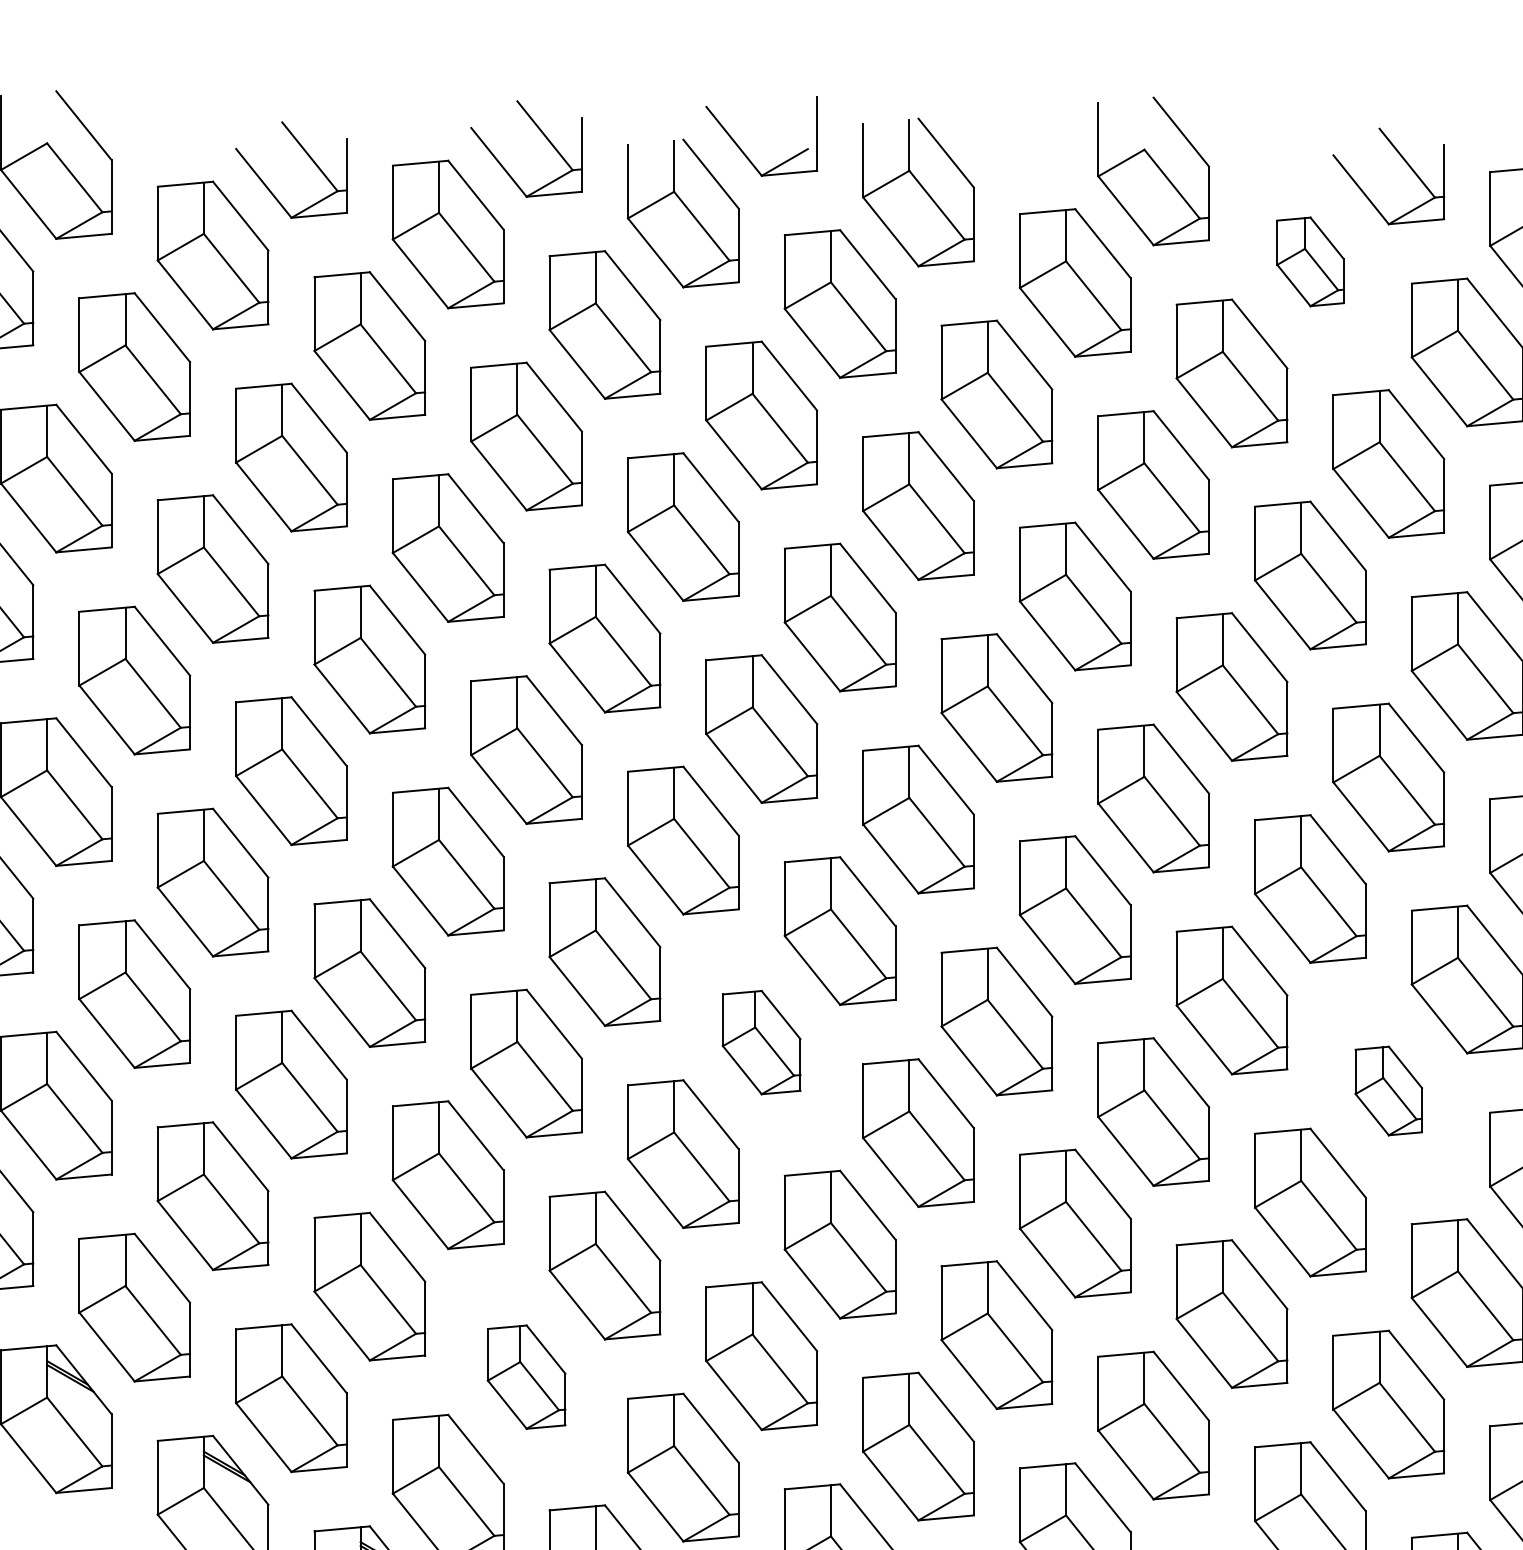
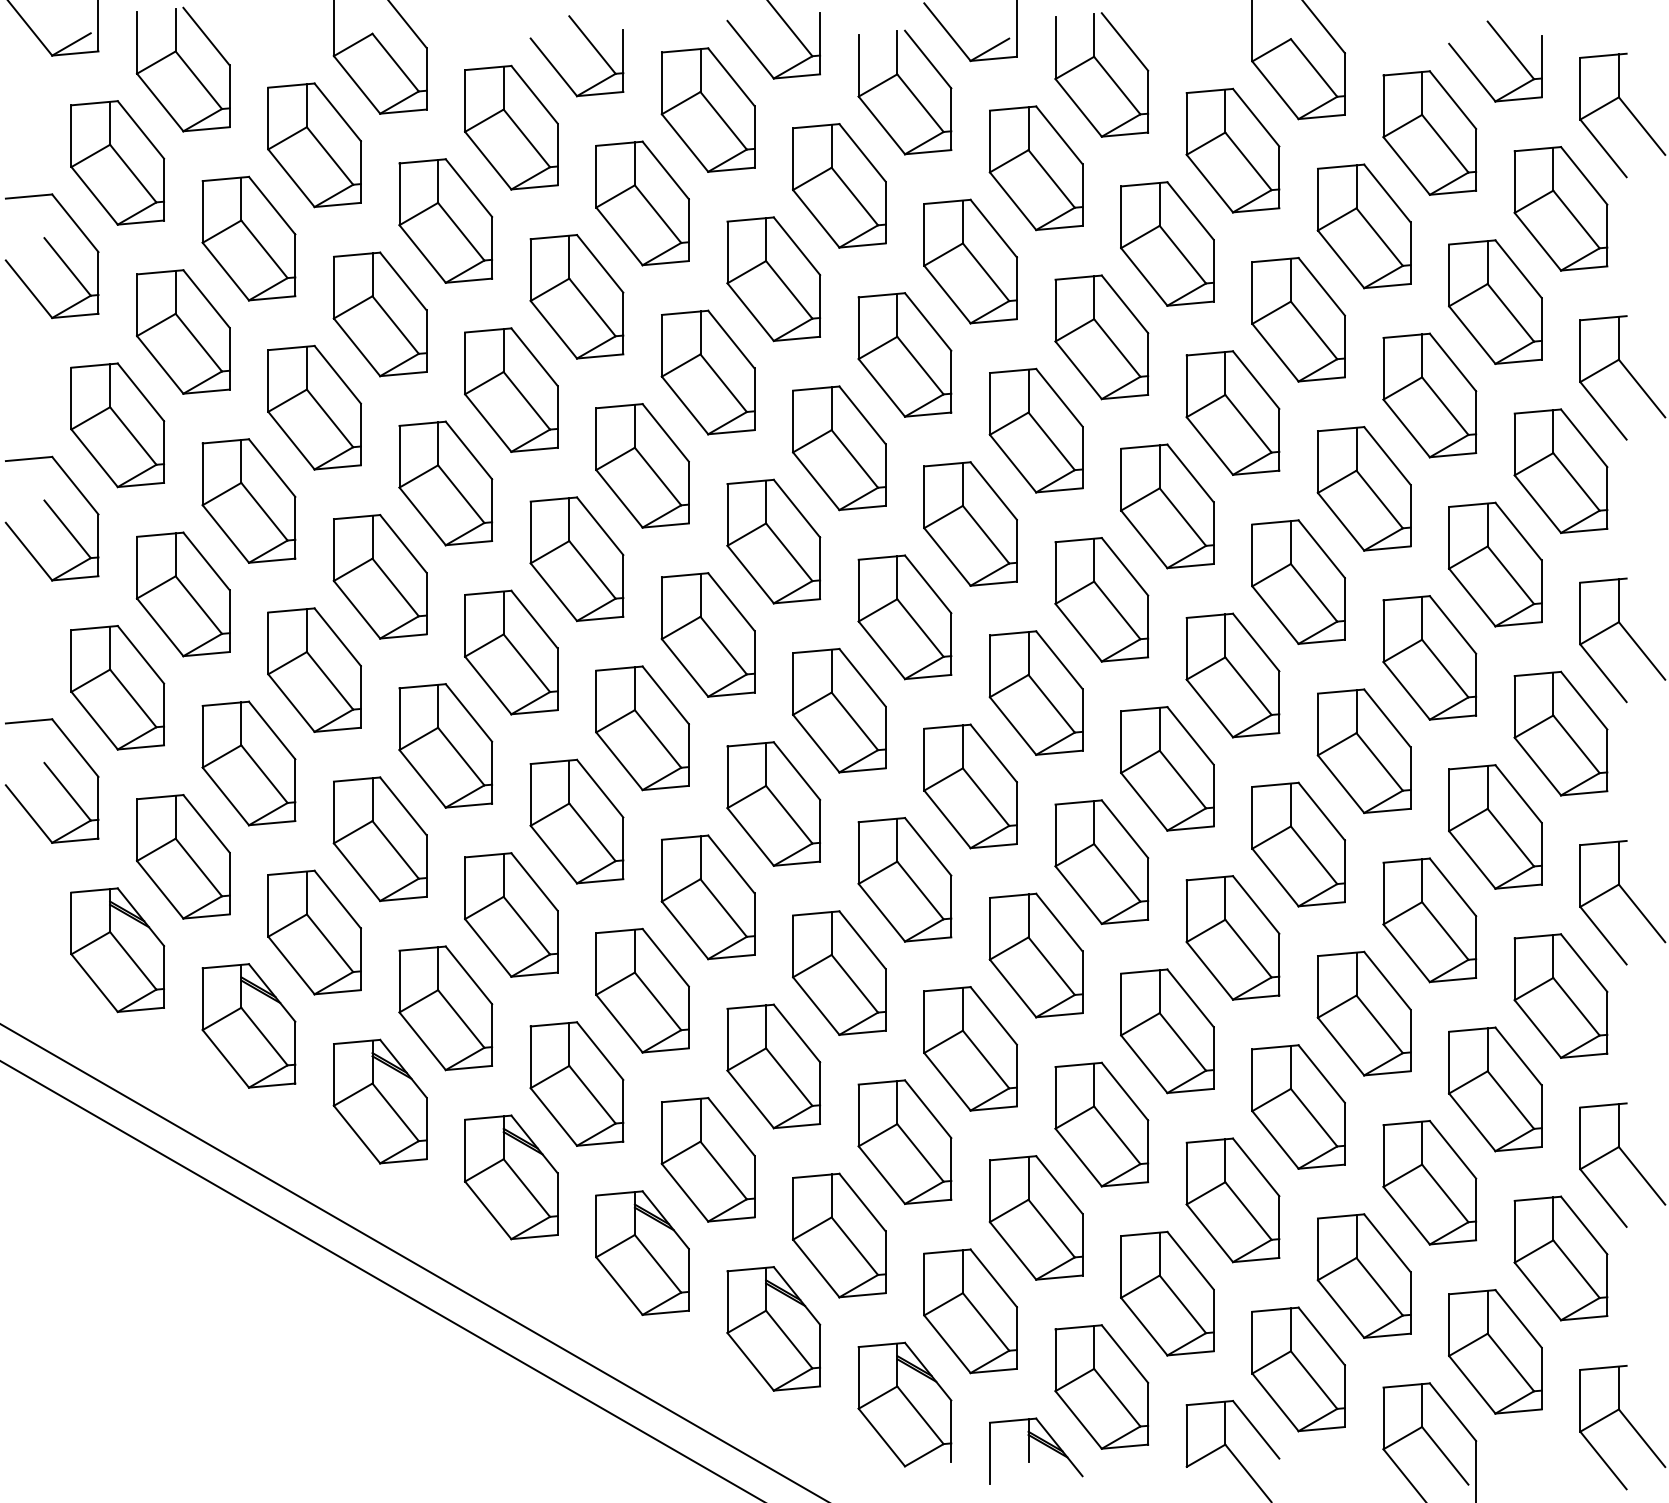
part: (1310, 261) -> (1429, 132), size x1.67
part: (761, 1042) -> (970, 786), size x1.43
part: (1388, 1090) -> (1495, 826), size x1.67
part: (526, 1377) -> (773, 1066), size x1.43

